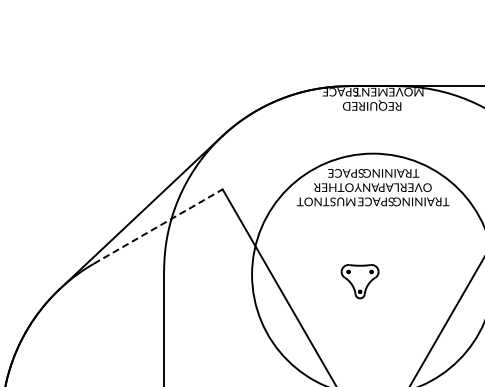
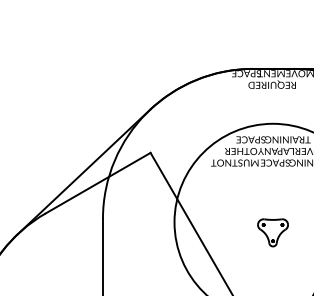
line: (158, 226) -> (98, 183), dashed -> solid
part: (359, 281) -> (272, 232), moved

